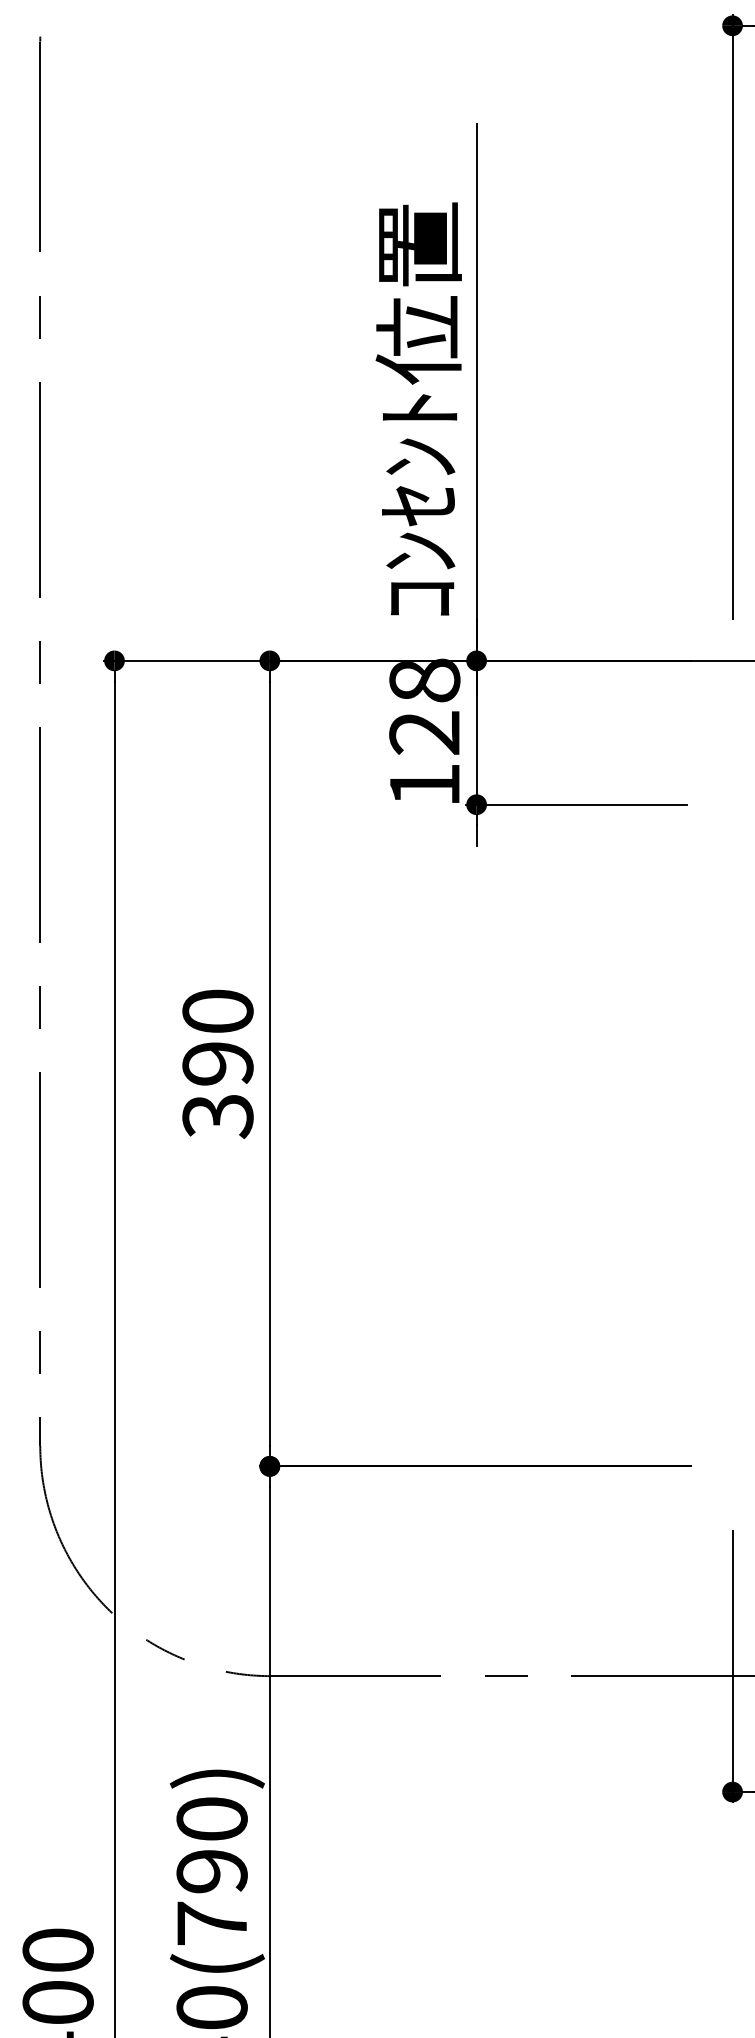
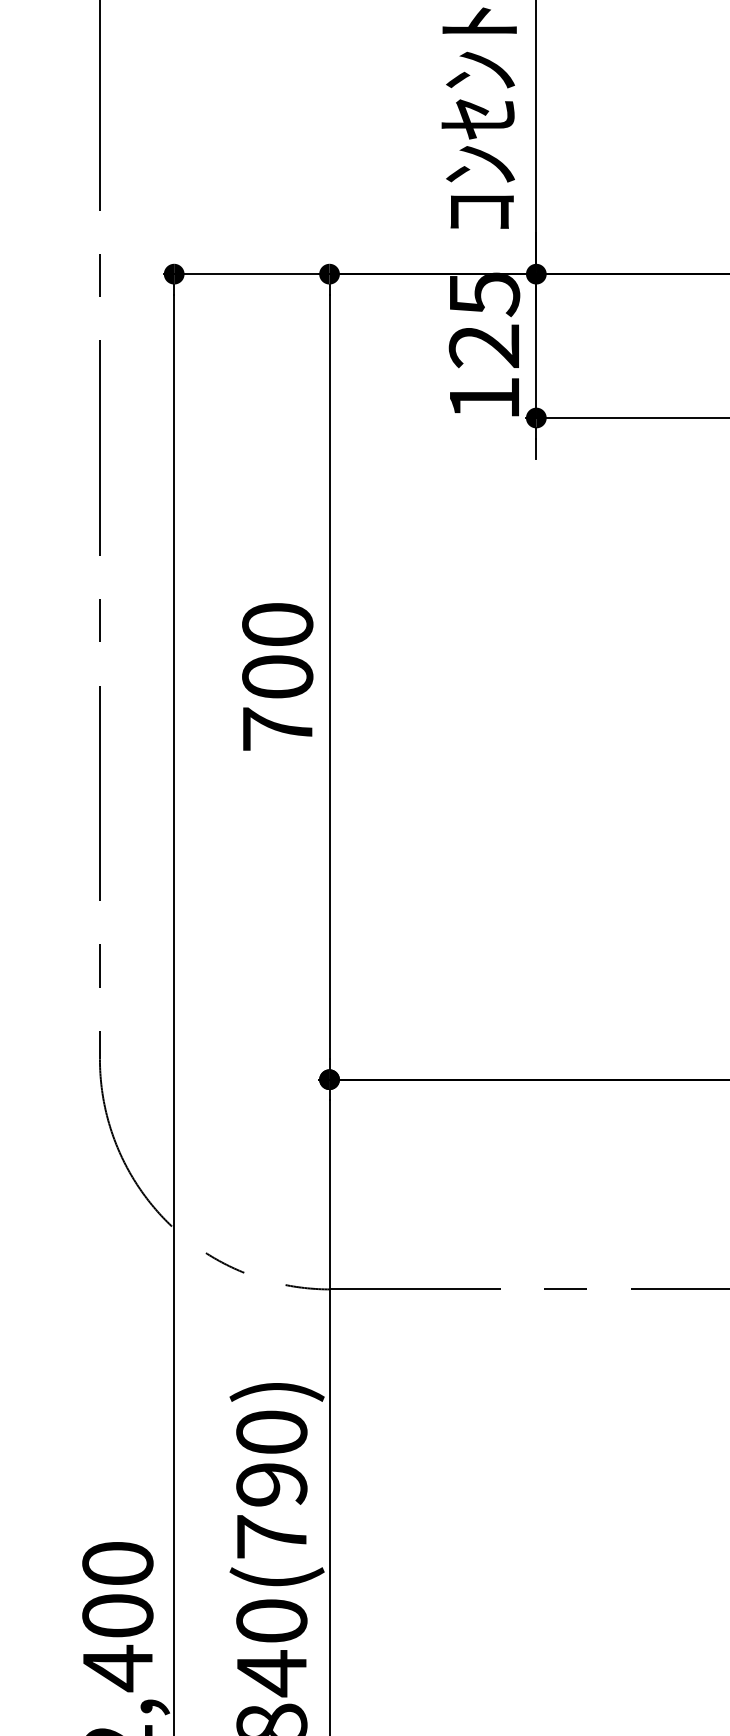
text: (424, 680) -> (484, 293), 128 -> 125
text: (217, 1090) -> (277, 703), 390 -> 700

